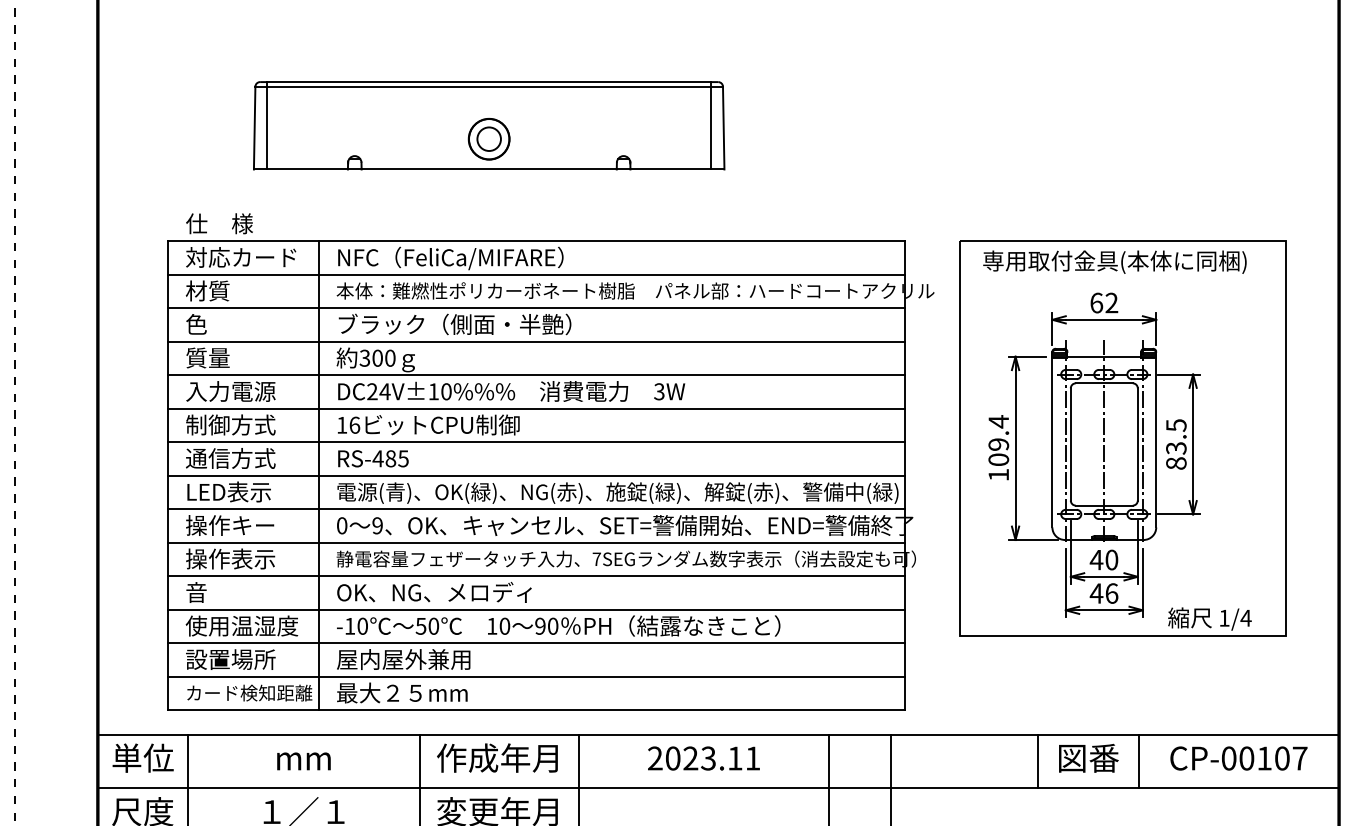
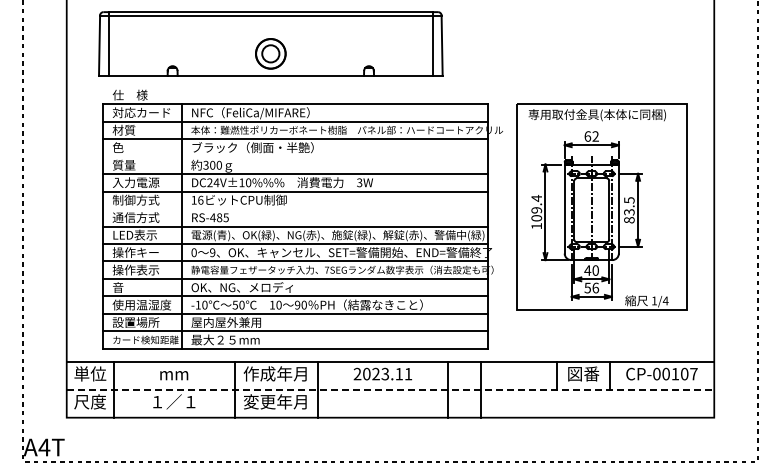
part: (488, 124) -> (270, 43), size x1.4
line: (536, 341) -> (295, 156), removed
line: (536, 442) -> (295, 209), removed
text: (1096, 592) -> (587, 287), 46 -> 56
line: (718, 787) -> (390, 389), solid -> dashed

